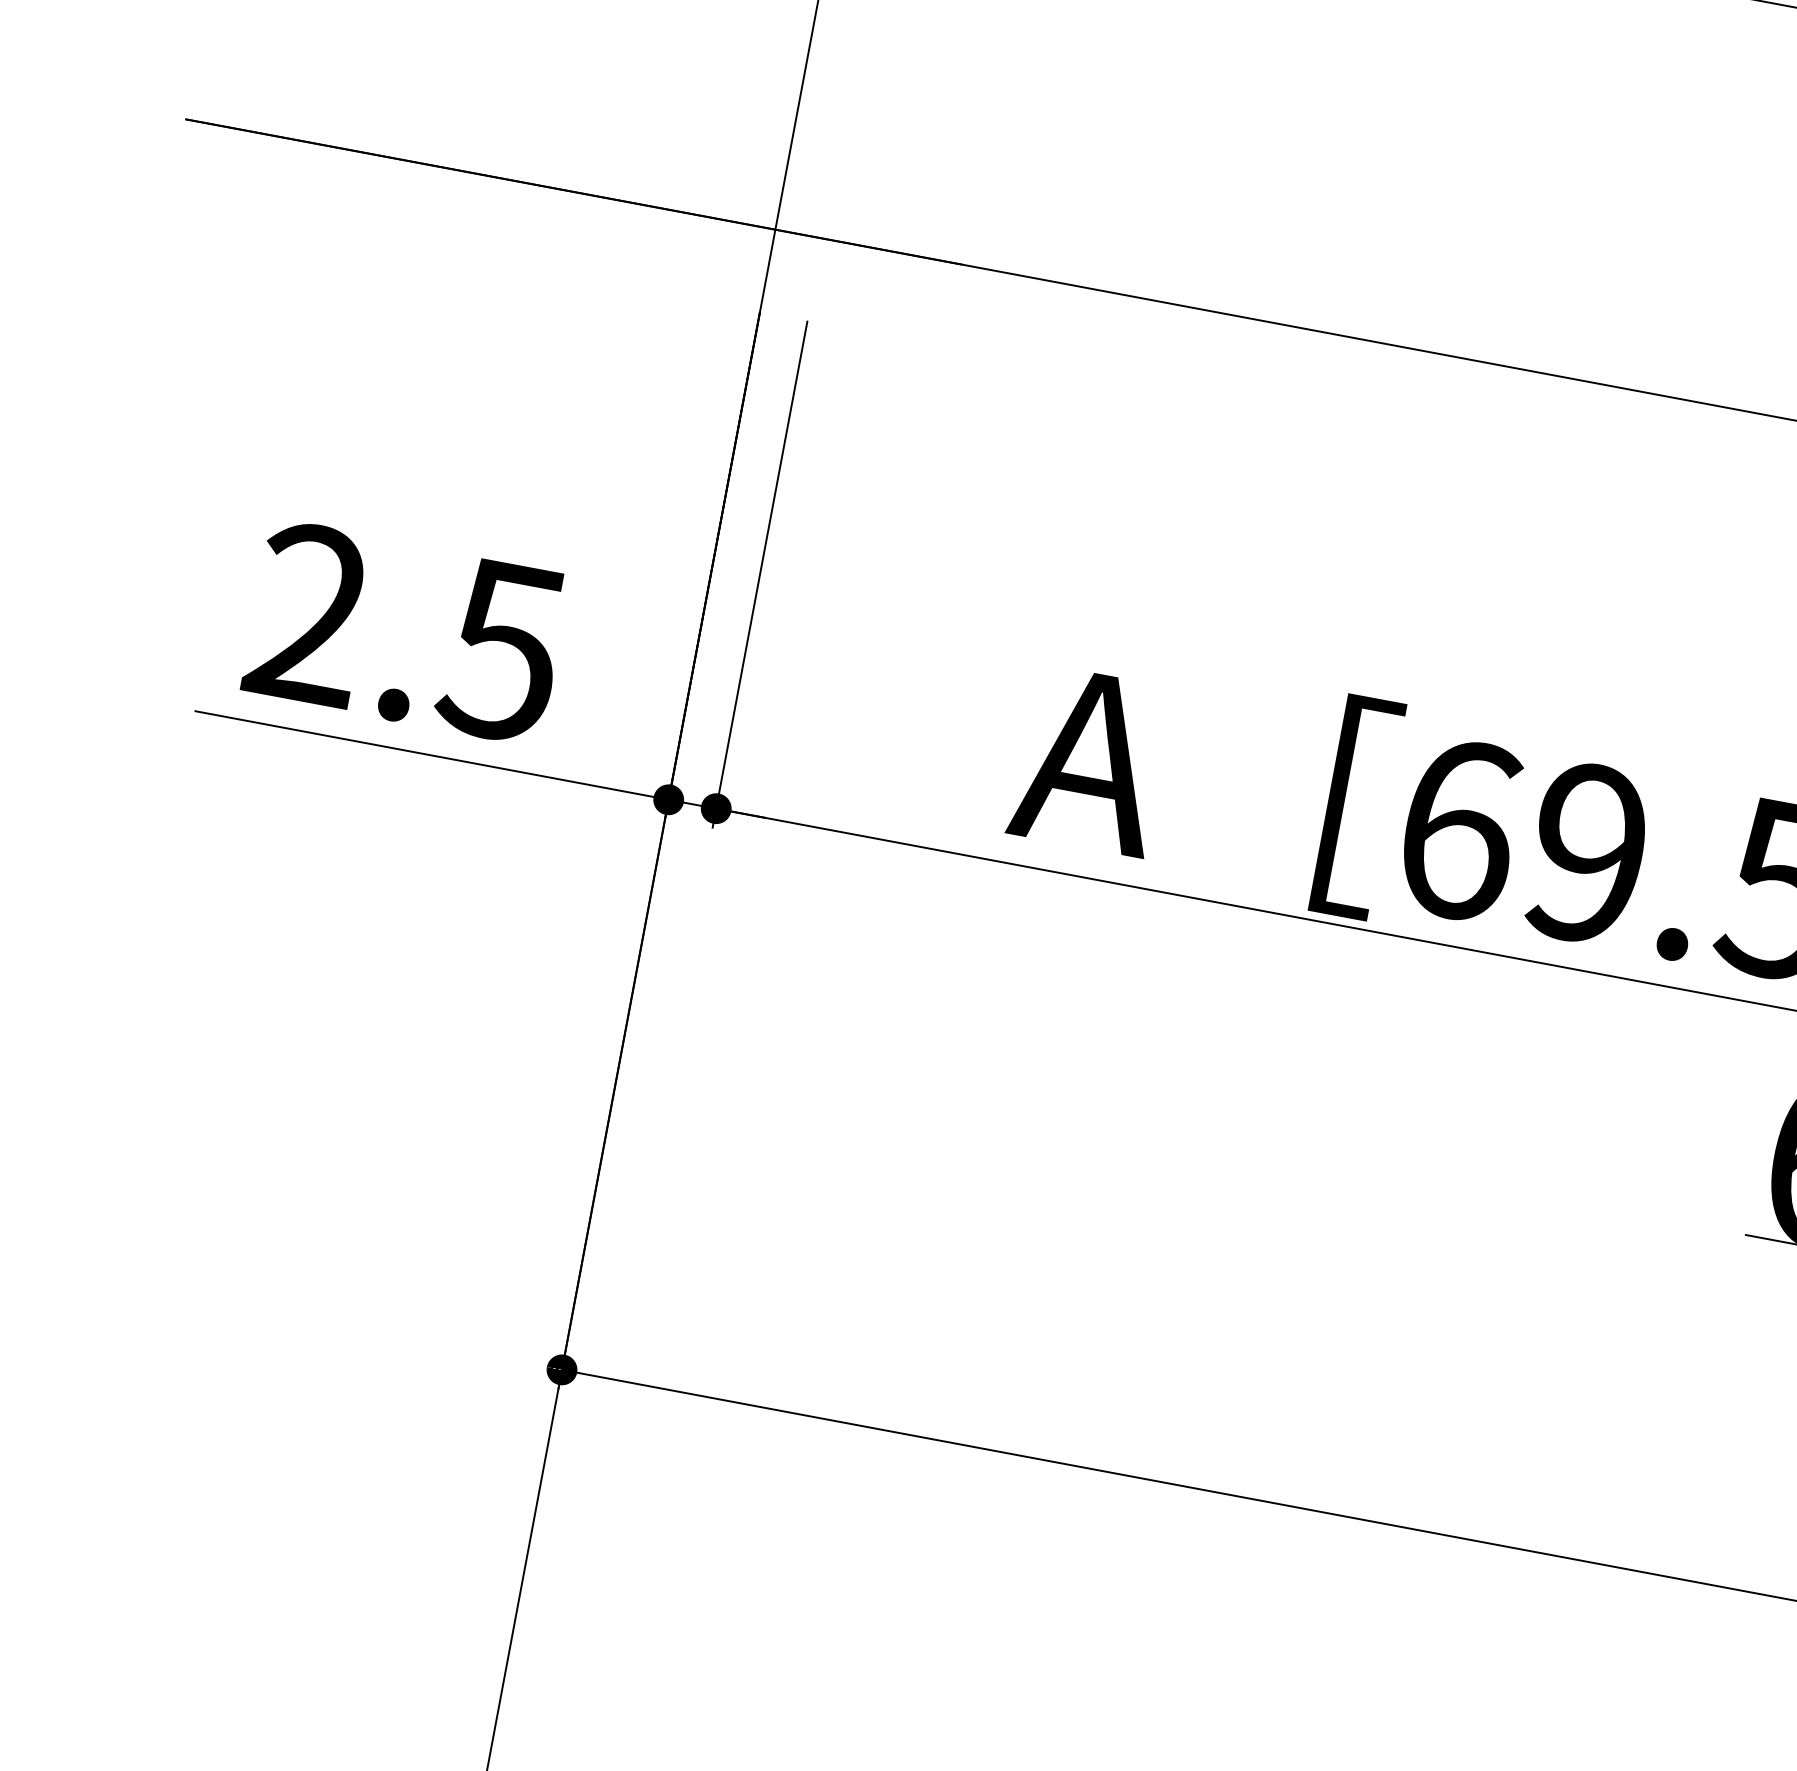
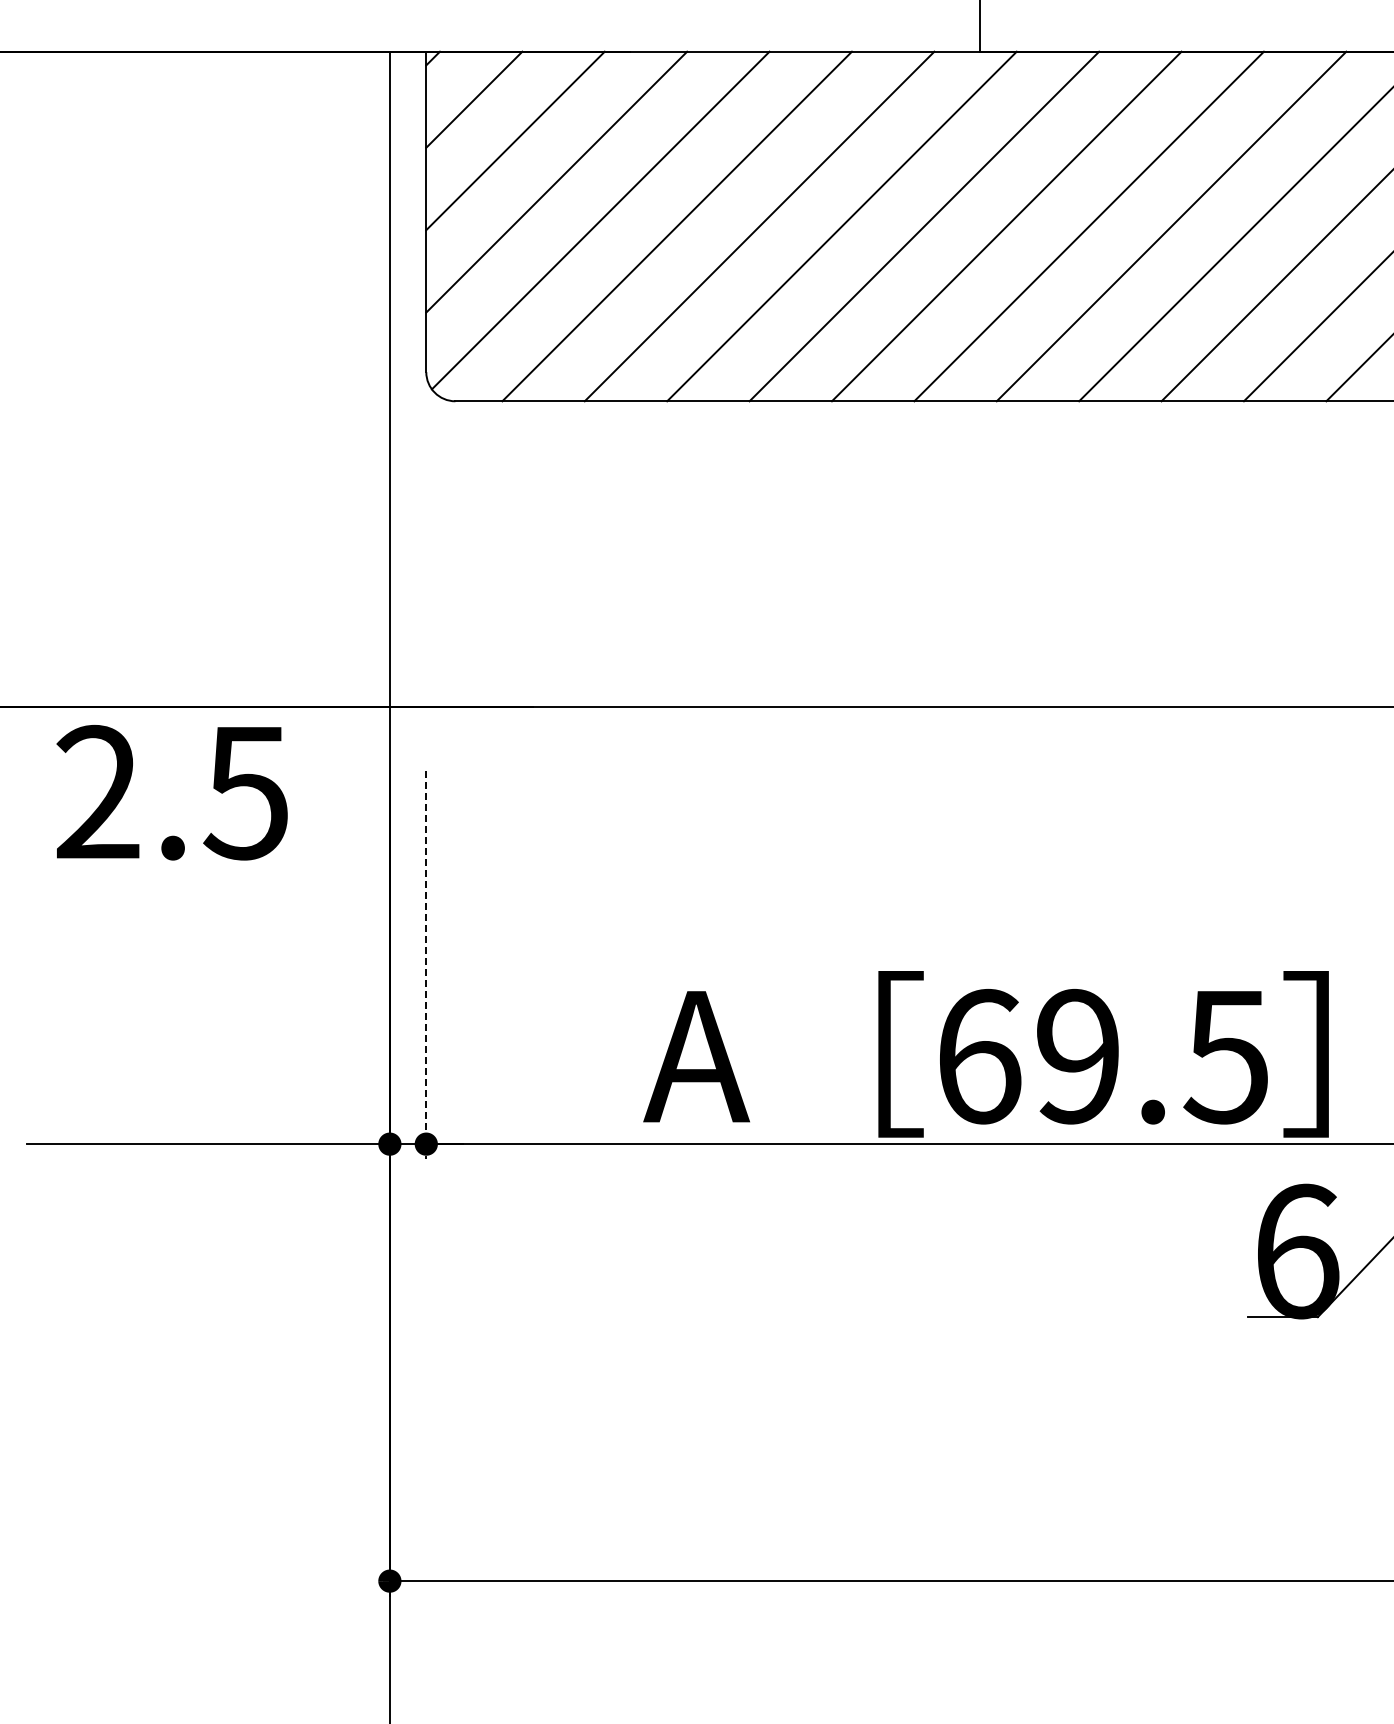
line: (760, 574) -> (426, 964), solid -> dashed
text: (405, 632) -> (171, 792), moved

